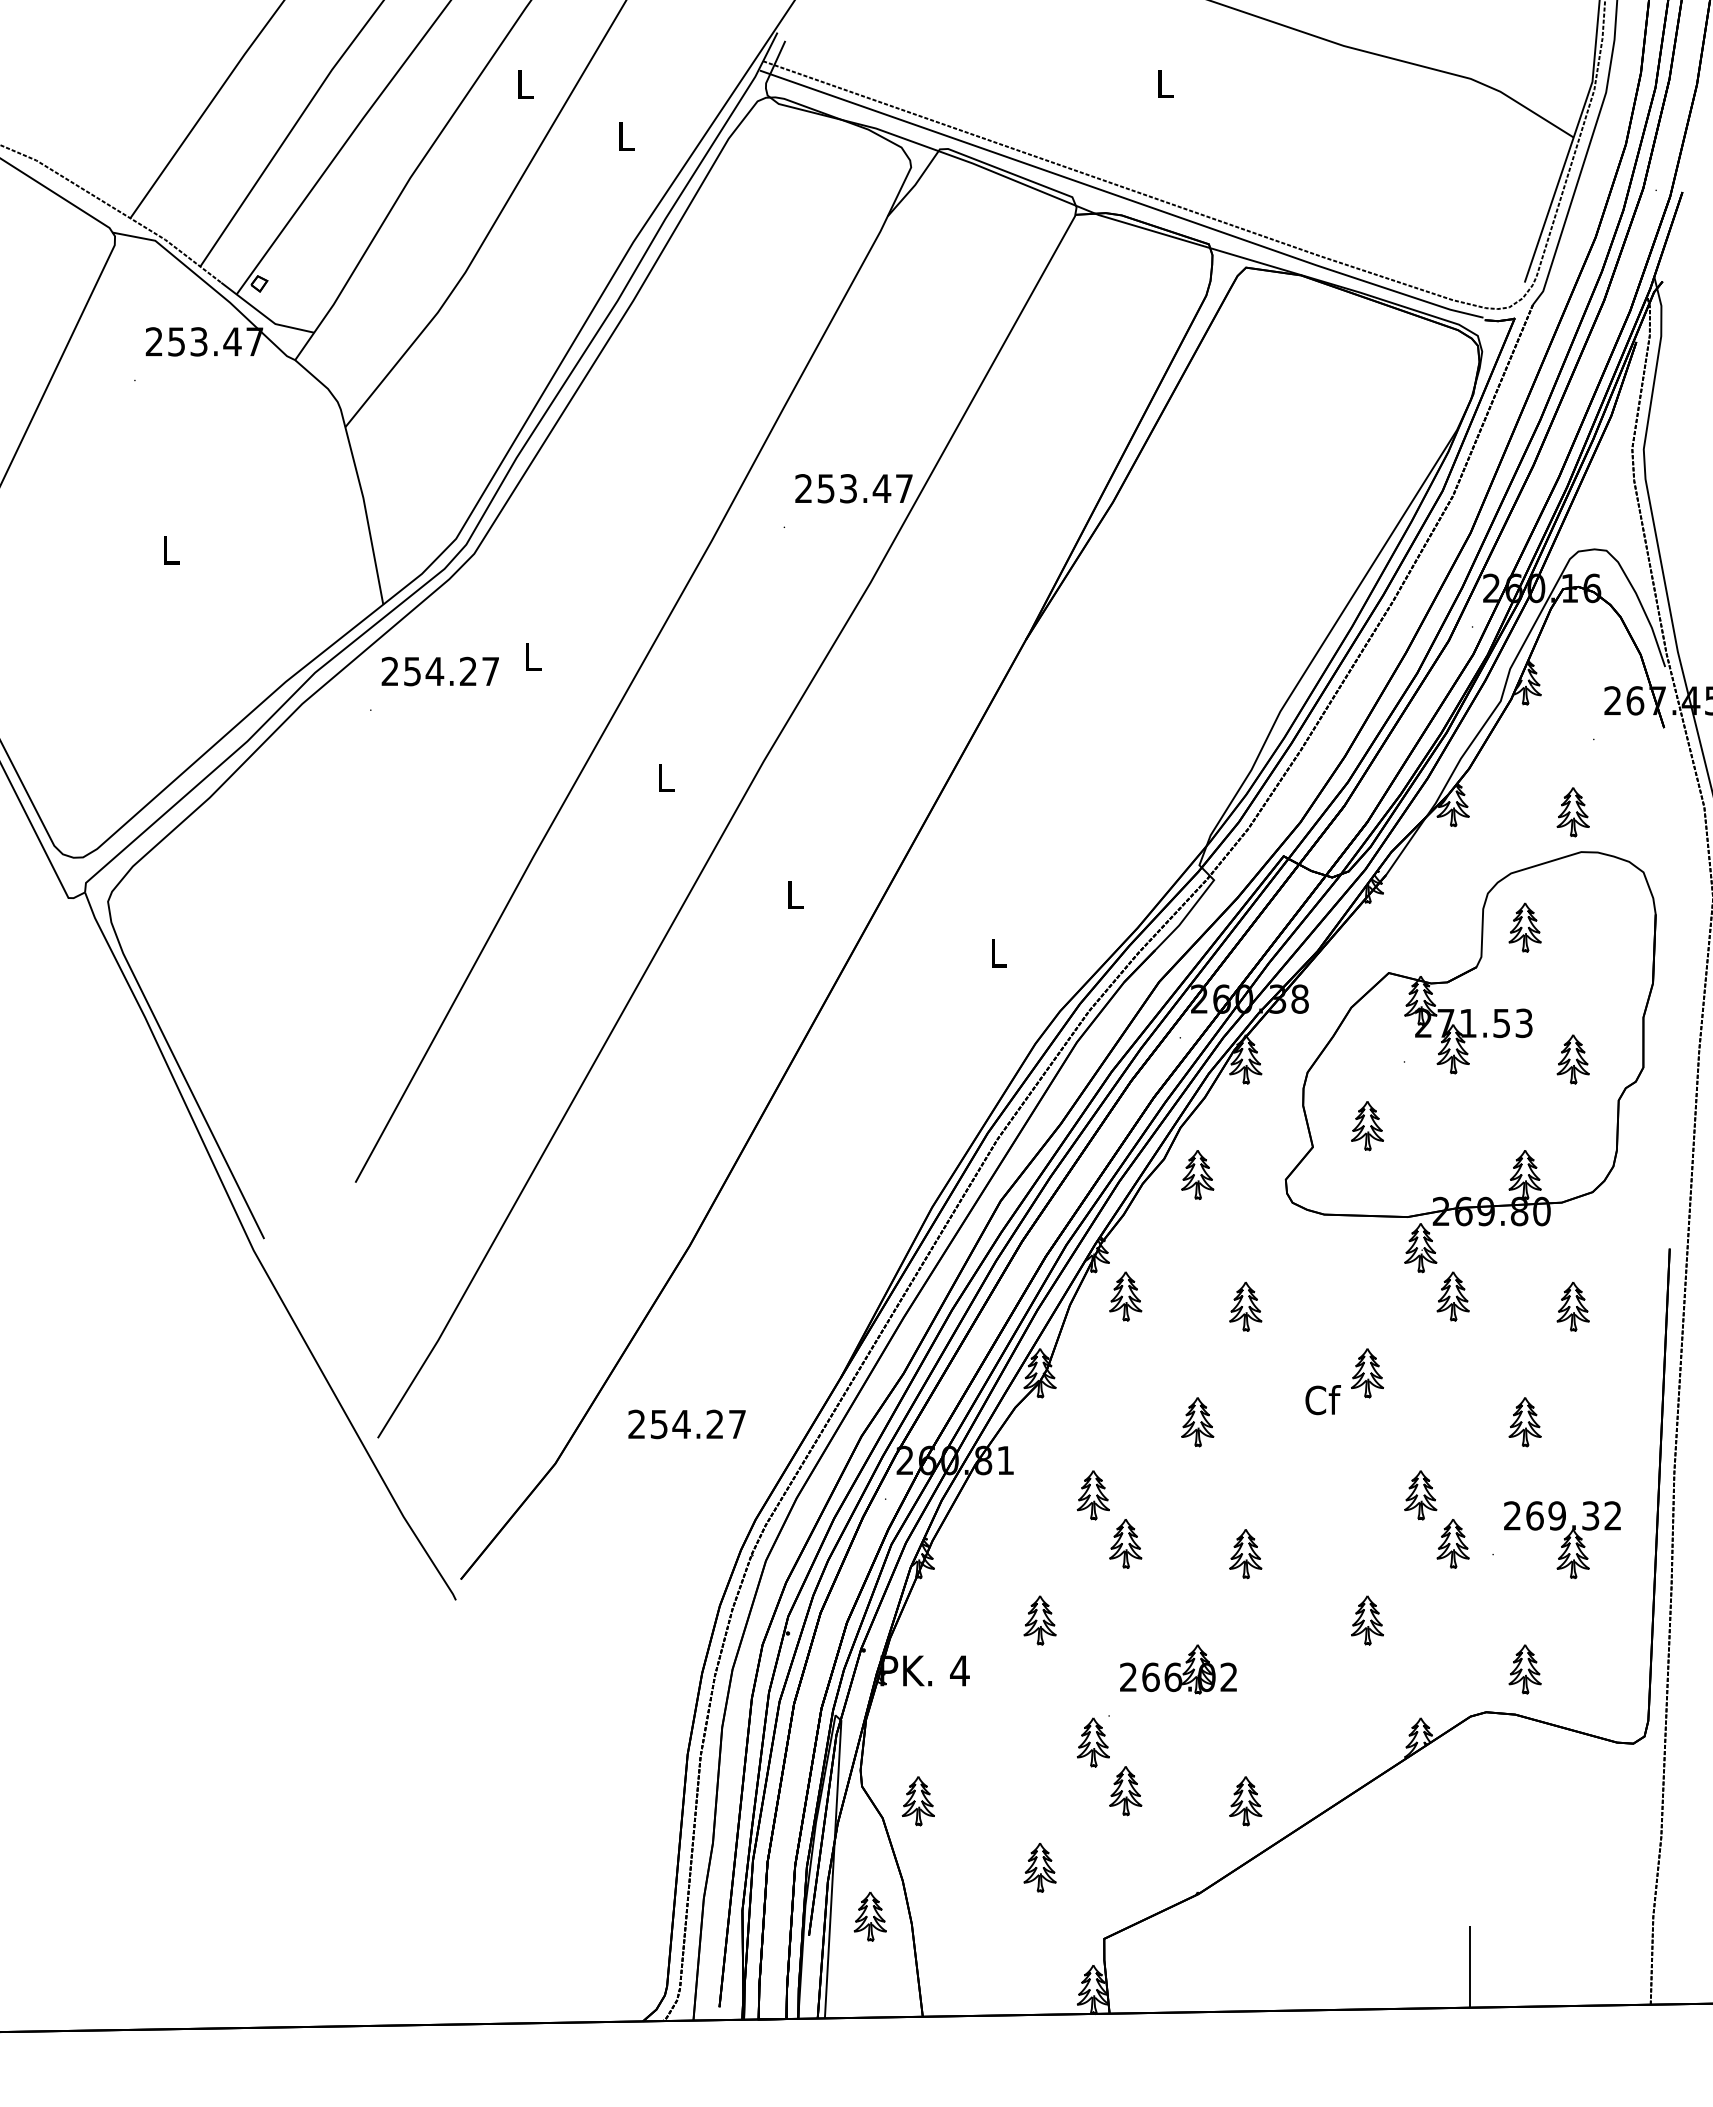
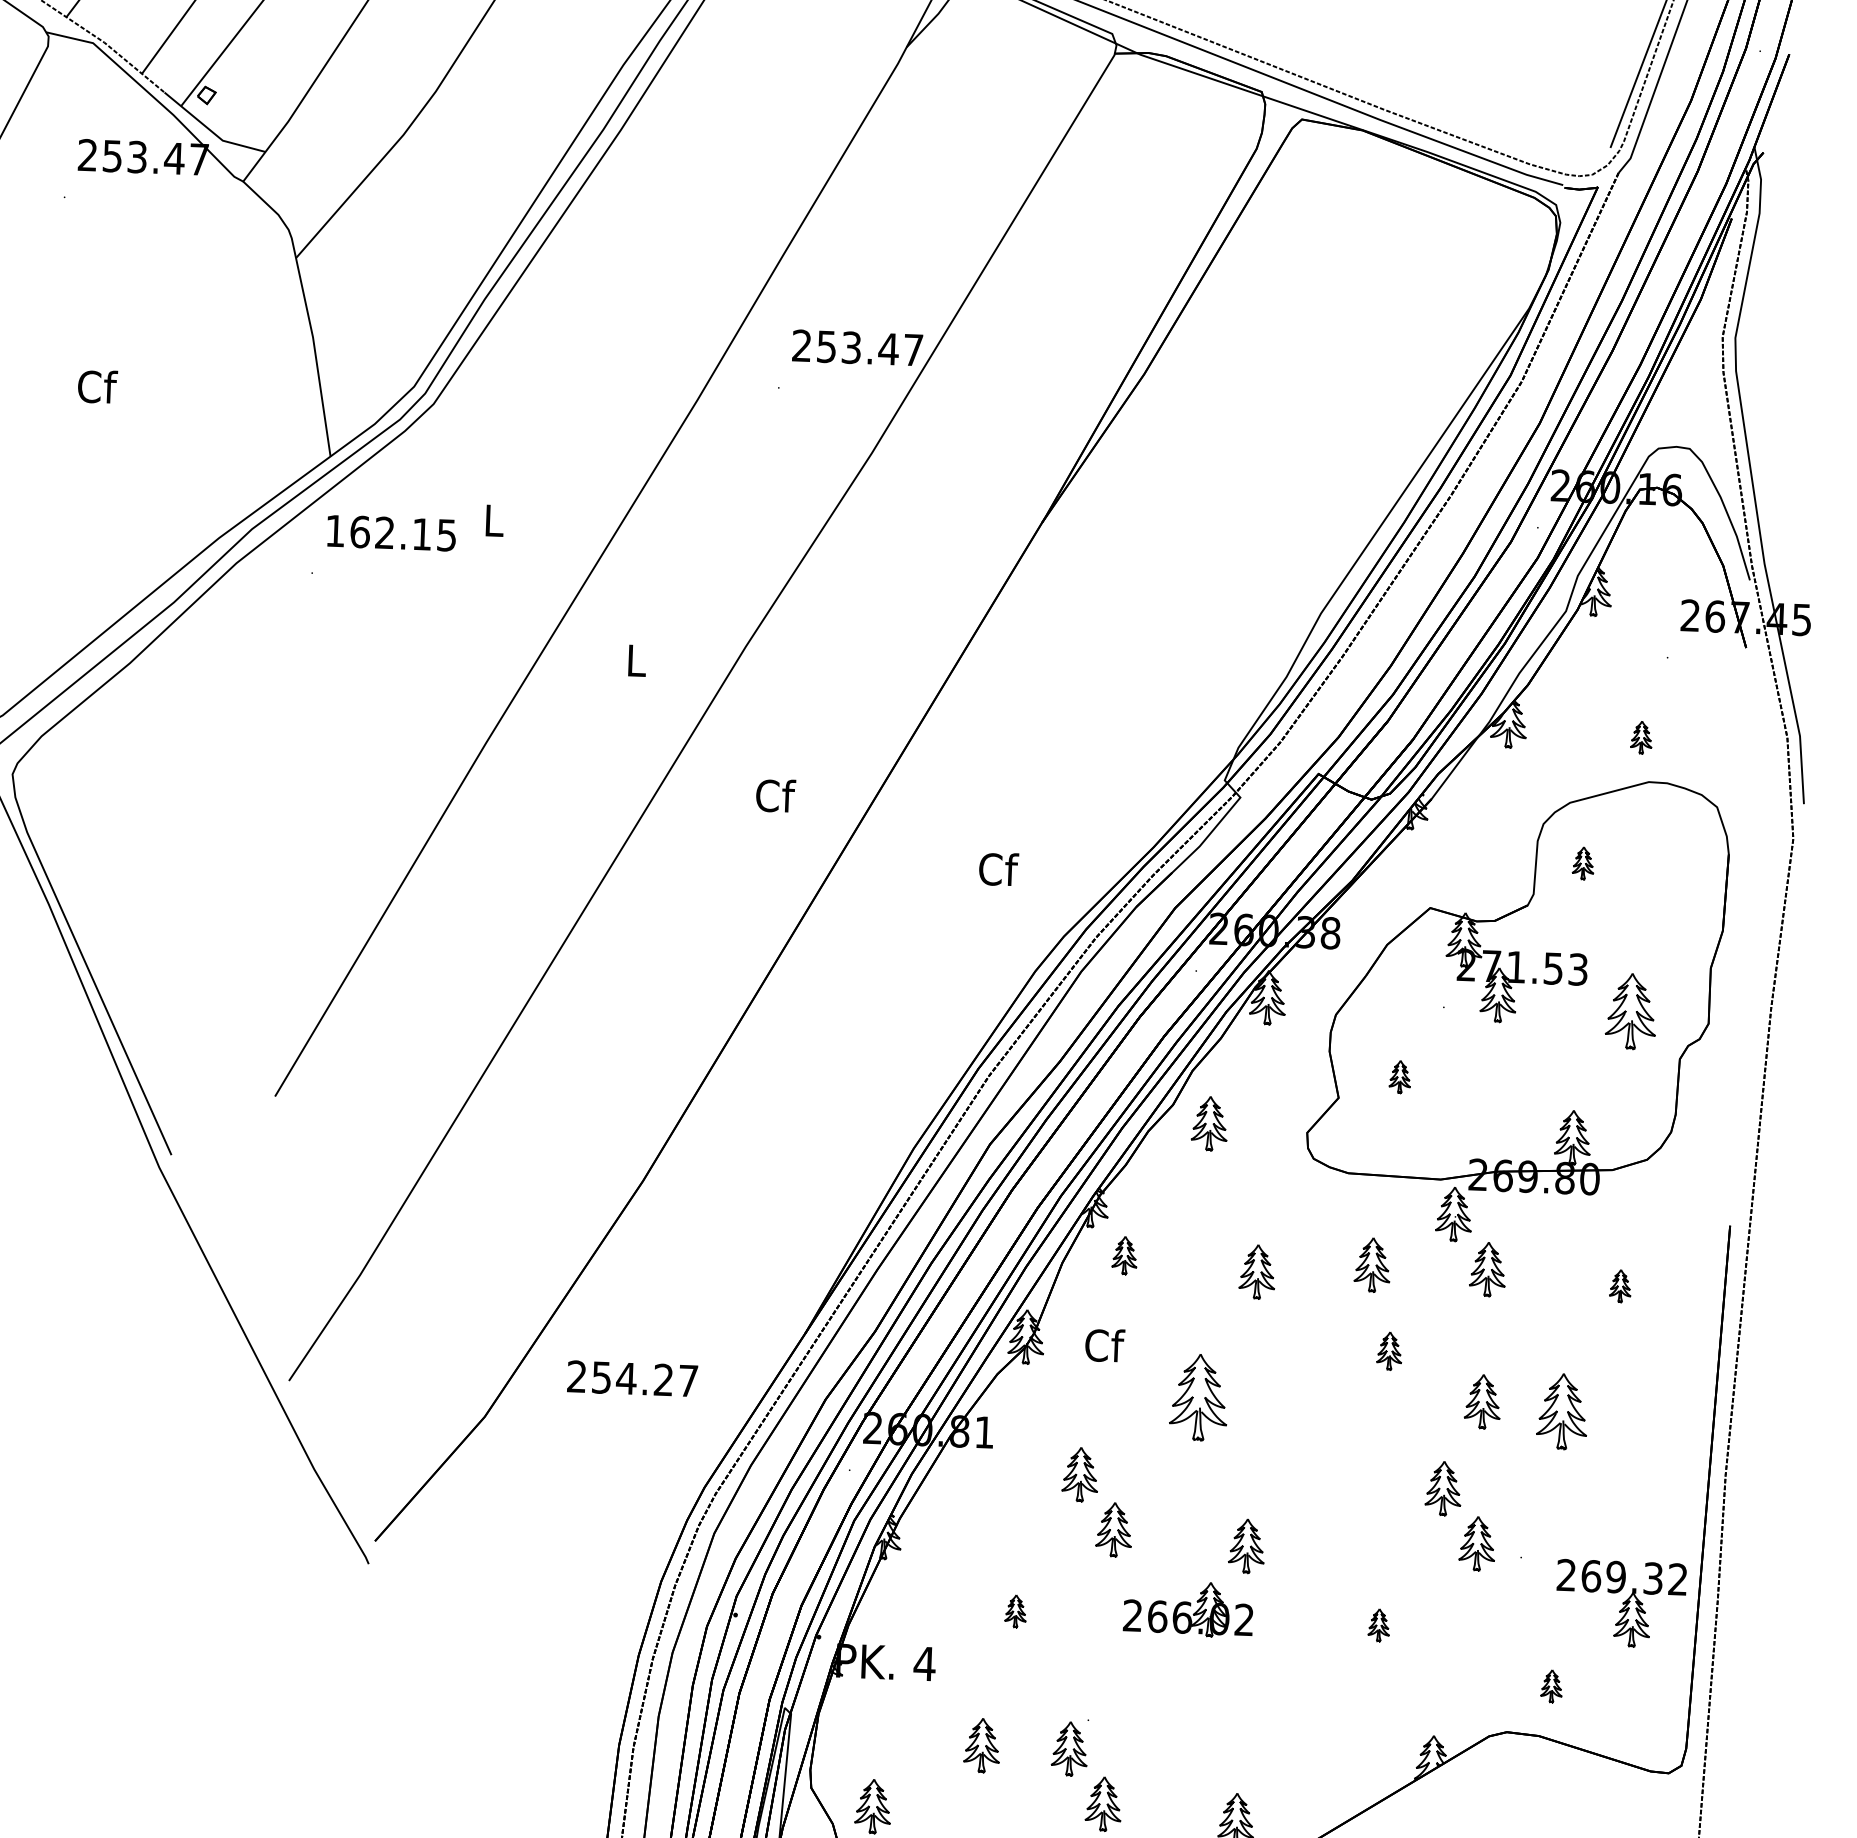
text: (171, 549) -> (97, 386), L -> Cf
text: (439, 671) -> (390, 533), 254.27 -> 162.15
part: (1572, 812) -> (1640, 737), size x0.6
text: (795, 894) -> (775, 795), L -> Cf
part: (1524, 927) -> (1582, 863), size x0.6
text: (998, 953) -> (998, 869), L -> Cf
part: (1572, 1059) -> (1630, 1011), size x1.4
part: (1367, 1126) -> (1400, 1077), size x0.6
part: (1125, 1296) -> (1124, 1255), size x0.7
part: (1348, 1296) -> (1371, 1265), added
part: (1572, 1306) -> (1619, 1285), size x0.6
part: (1367, 1373) -> (1389, 1351), size x0.7
text: (1322, 1400) -> (1104, 1345), moved
part: (1452, 1415) -> (1482, 1401), added
part: (1197, 1422) -> (1198, 1398), size x1.6
part: (1524, 1422) -> (1561, 1412), size x1.4
part: (1562, 1539) -> (1620, 1603), moved
part: (1039, 1620) -> (1015, 1611), size x0.6
part: (1367, 1620) -> (1379, 1625), size x0.6
part: (1178, 1669) -> (1188, 1609), moved
part: (1524, 1669) -> (1551, 1686), size x0.6
part: (1014, 1742) -> (982, 1745), added

